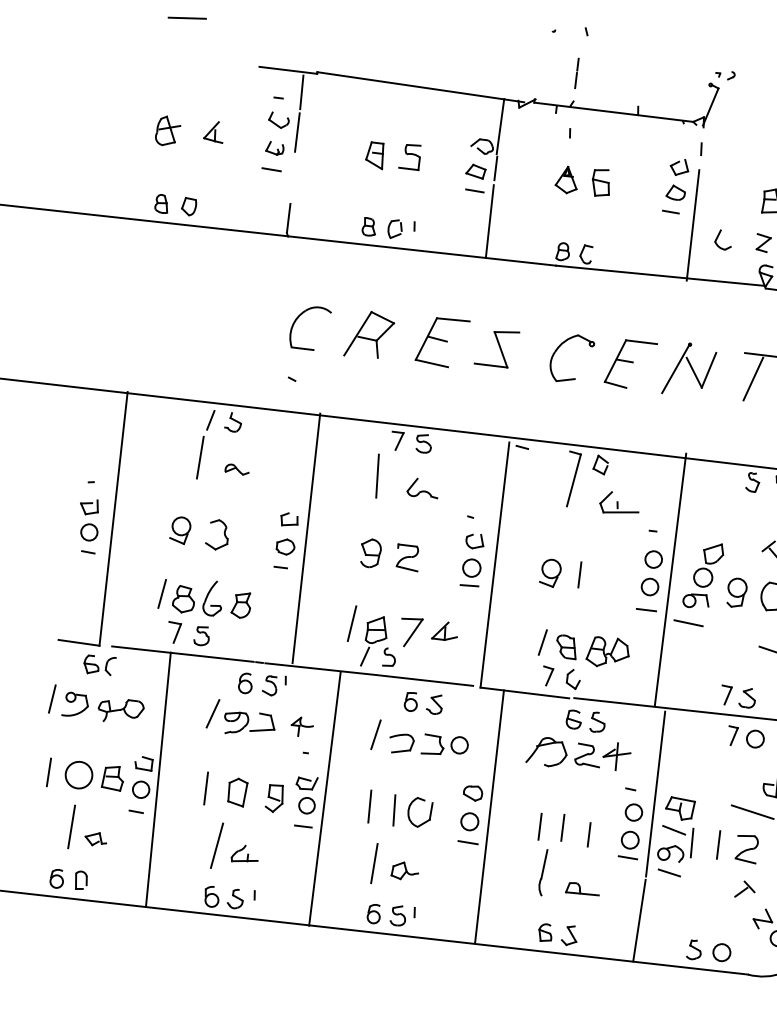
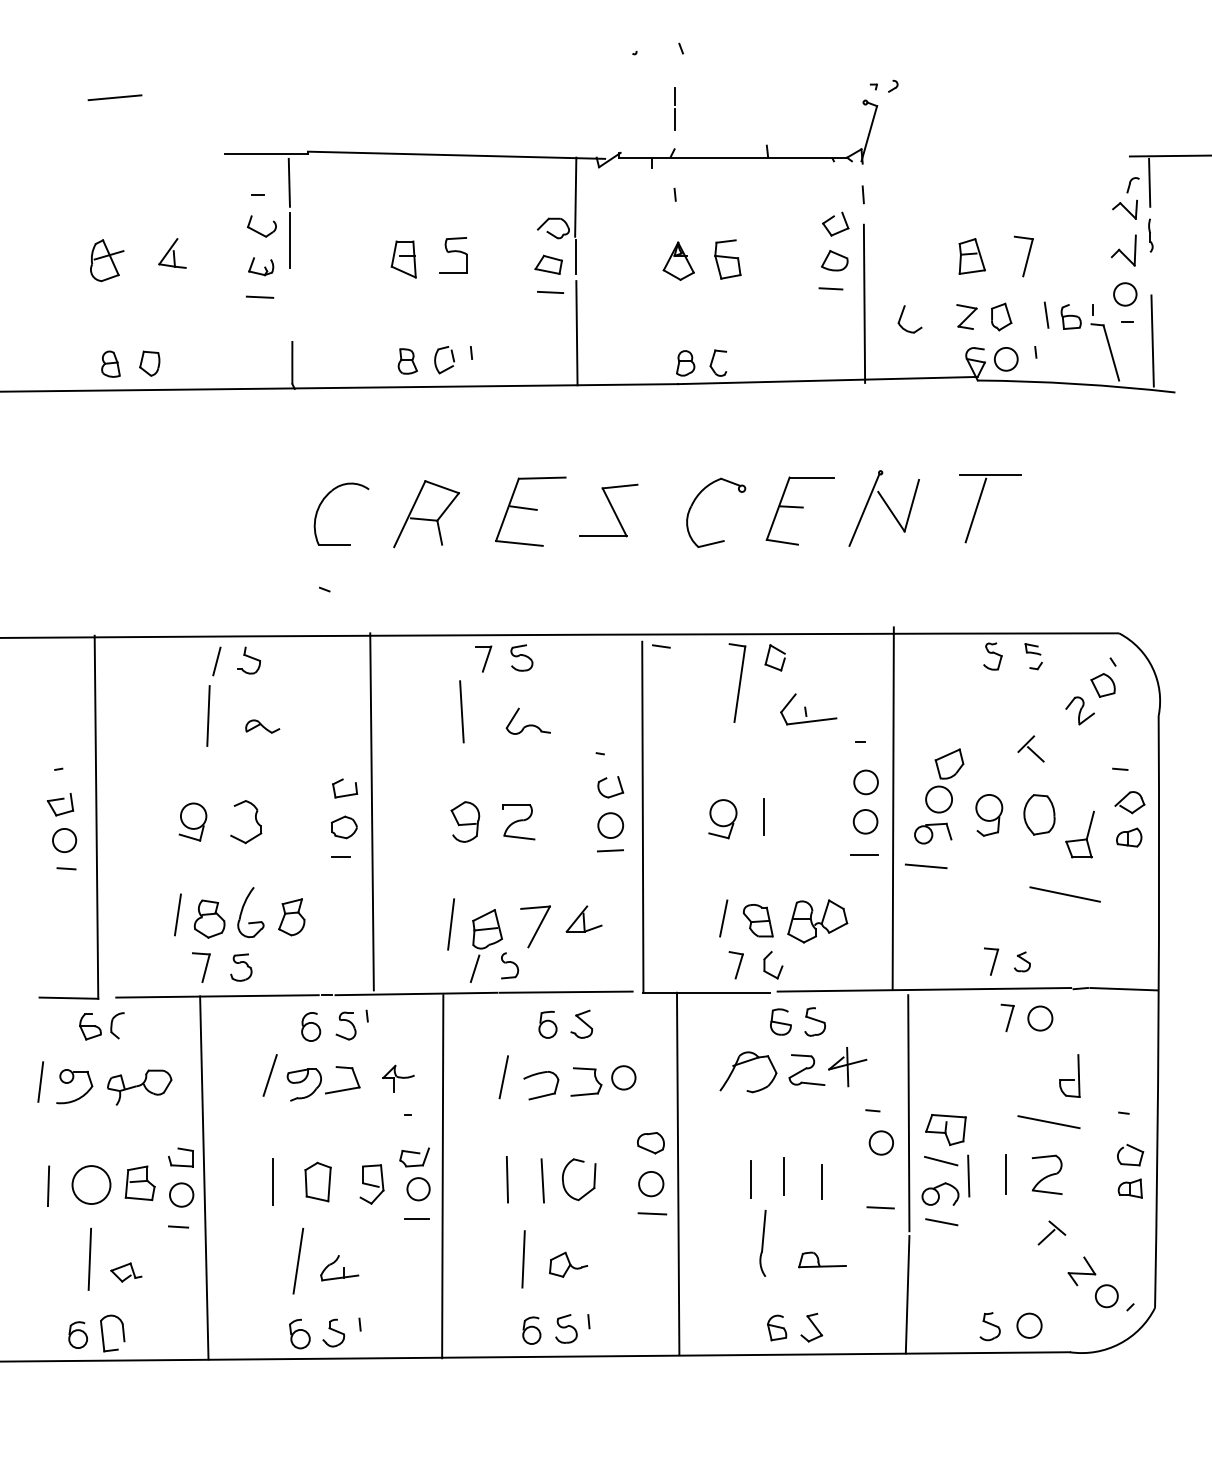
part: (747, 697) -> (1022, 961), size x0.7
circle: (629, 840) -> (880, 1182), removed
part: (81, 880) -> (112, 1333), size x1.4

